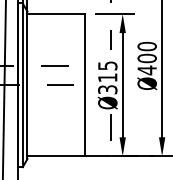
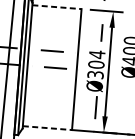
line: (56, 14) -> (57, 7), solid -> dashed
text: (107, 71) -> (96, 59), Ø315 -> Ø304
line: (56, 156) -> (47, 128), solid -> dashed

